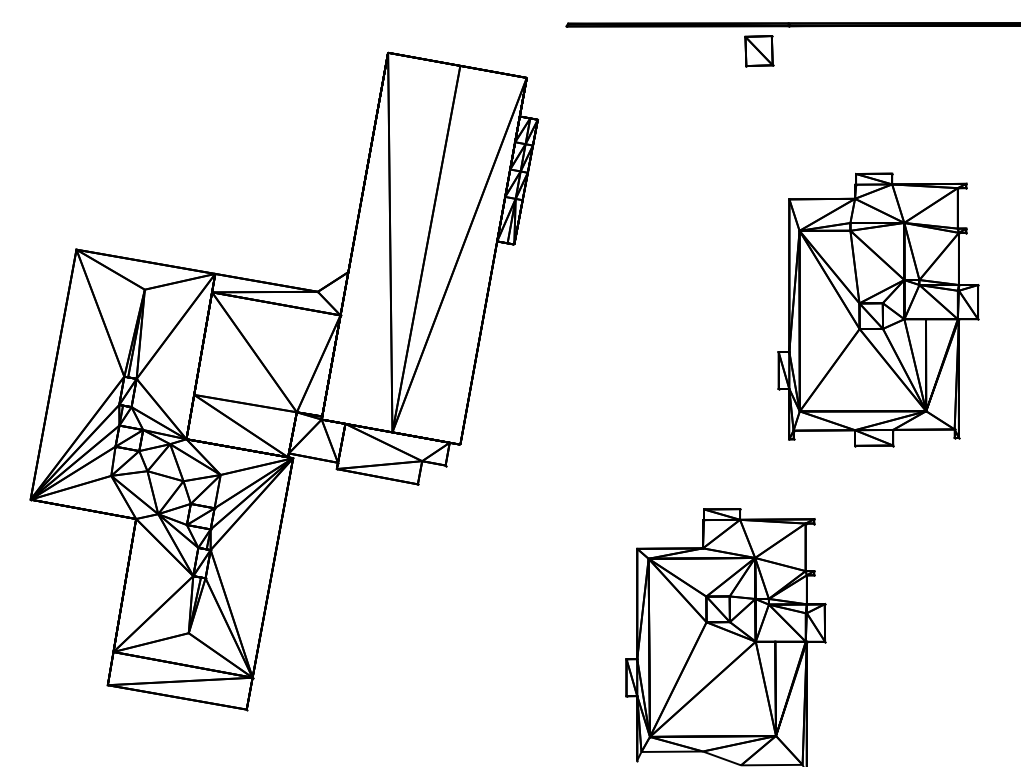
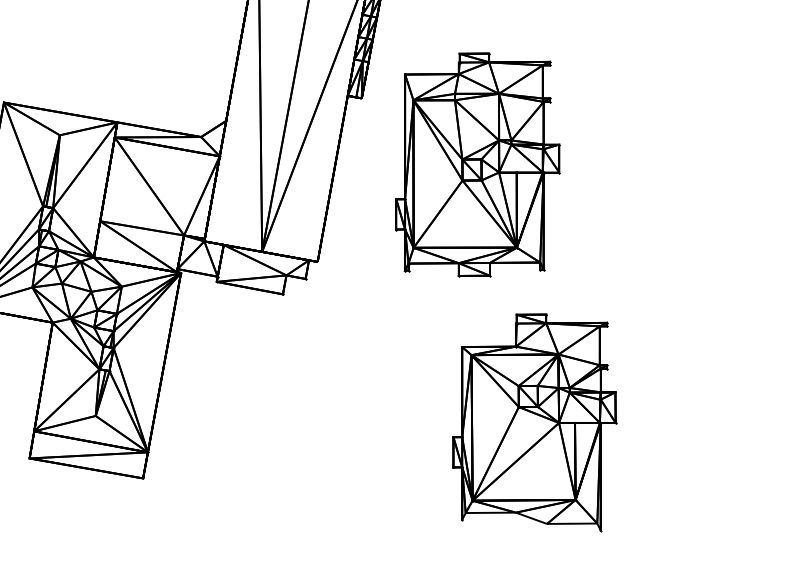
part: (878, 309) -> (477, 164), moved

